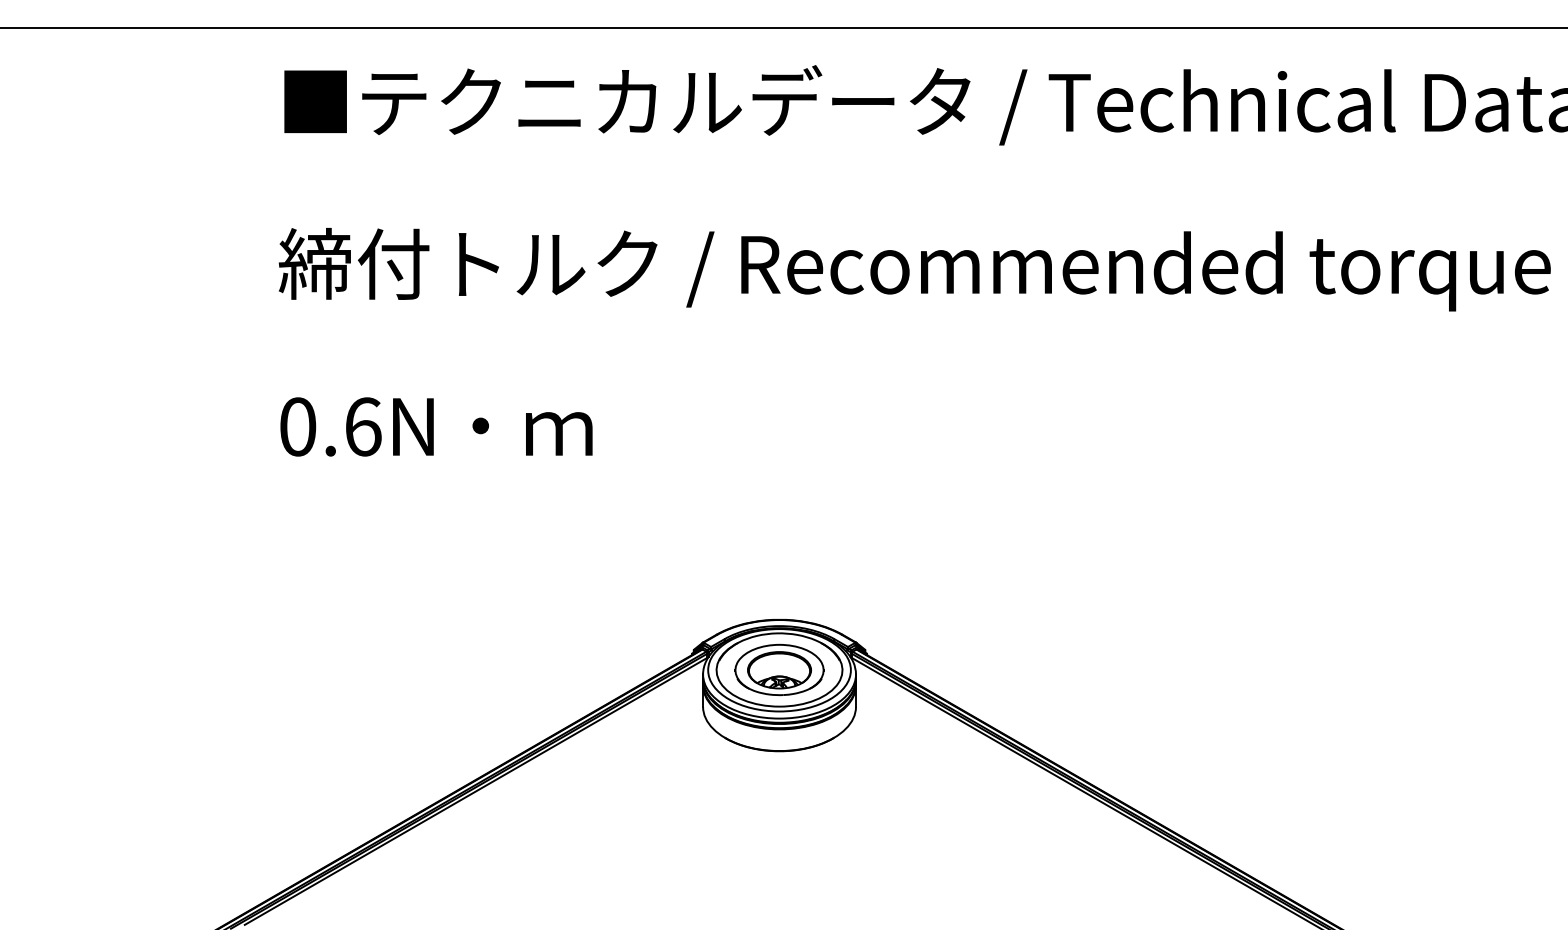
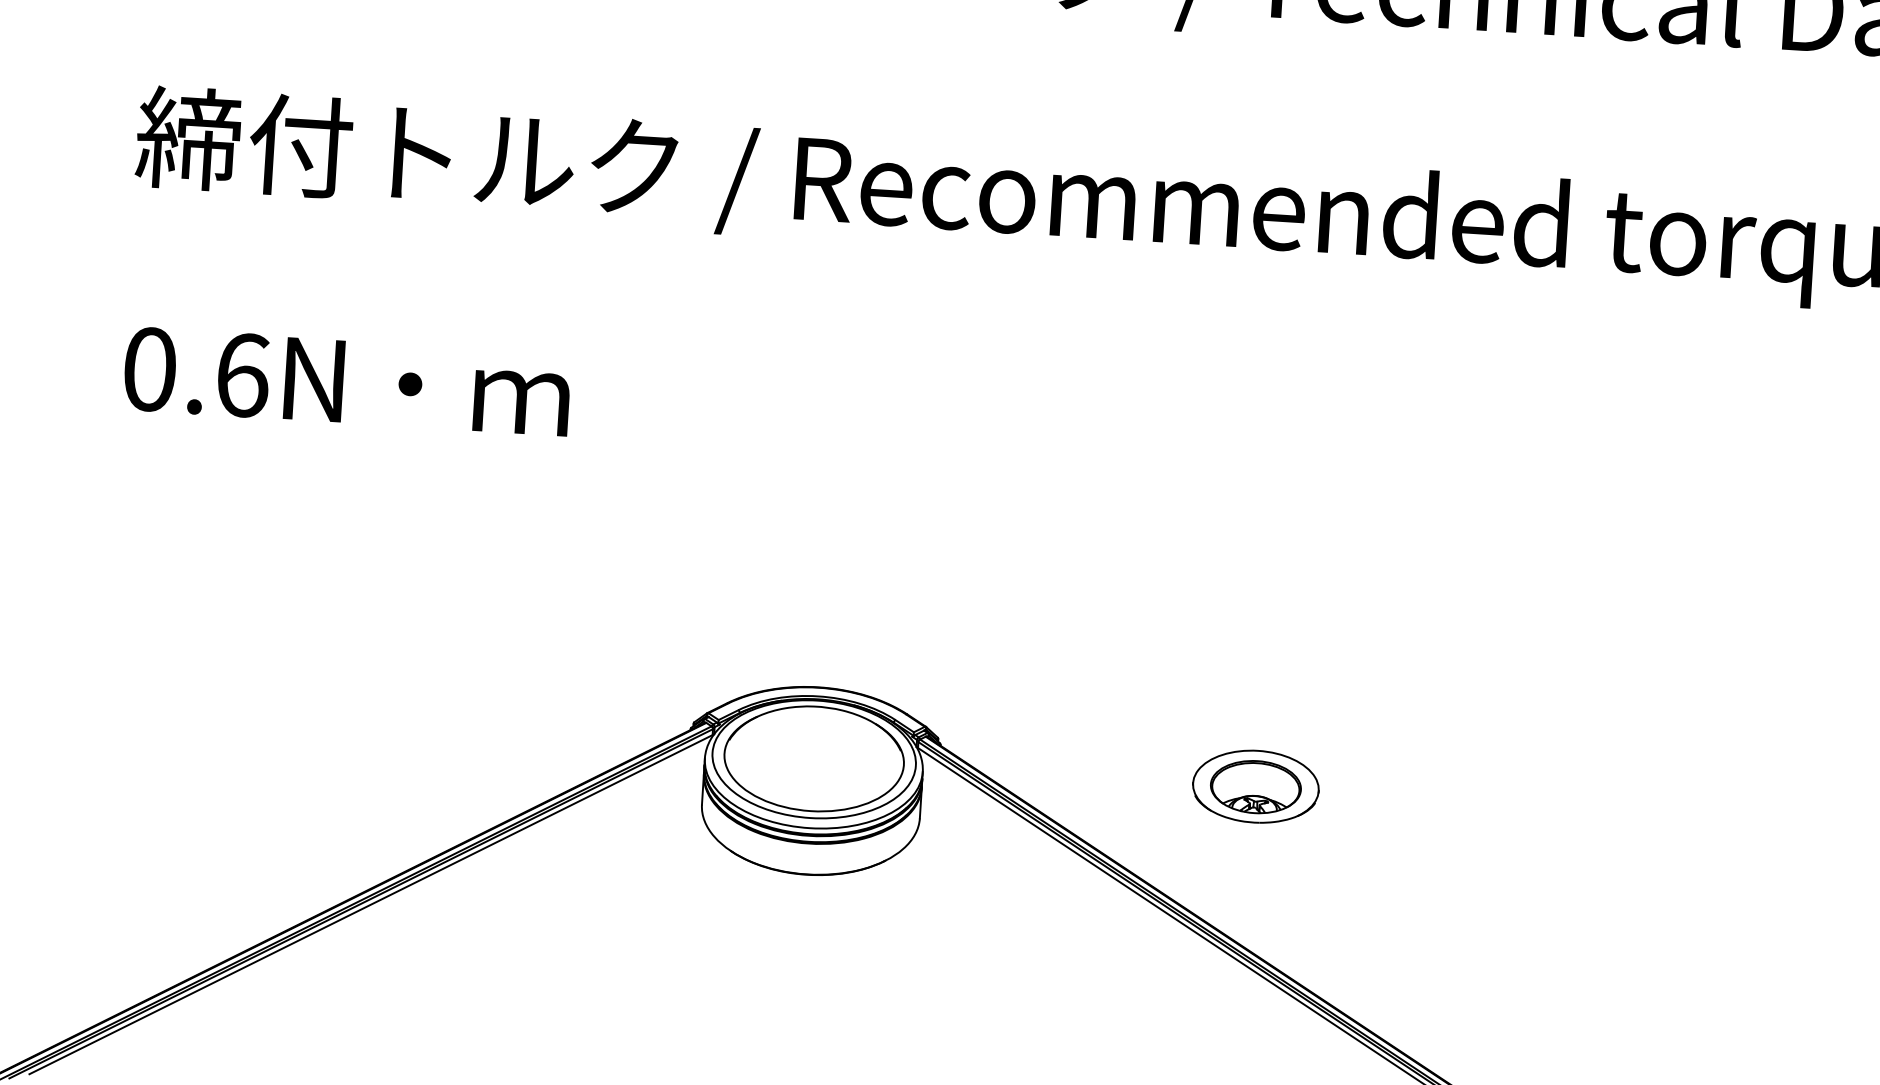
part: (779, 669) -> (1255, 786), moved

